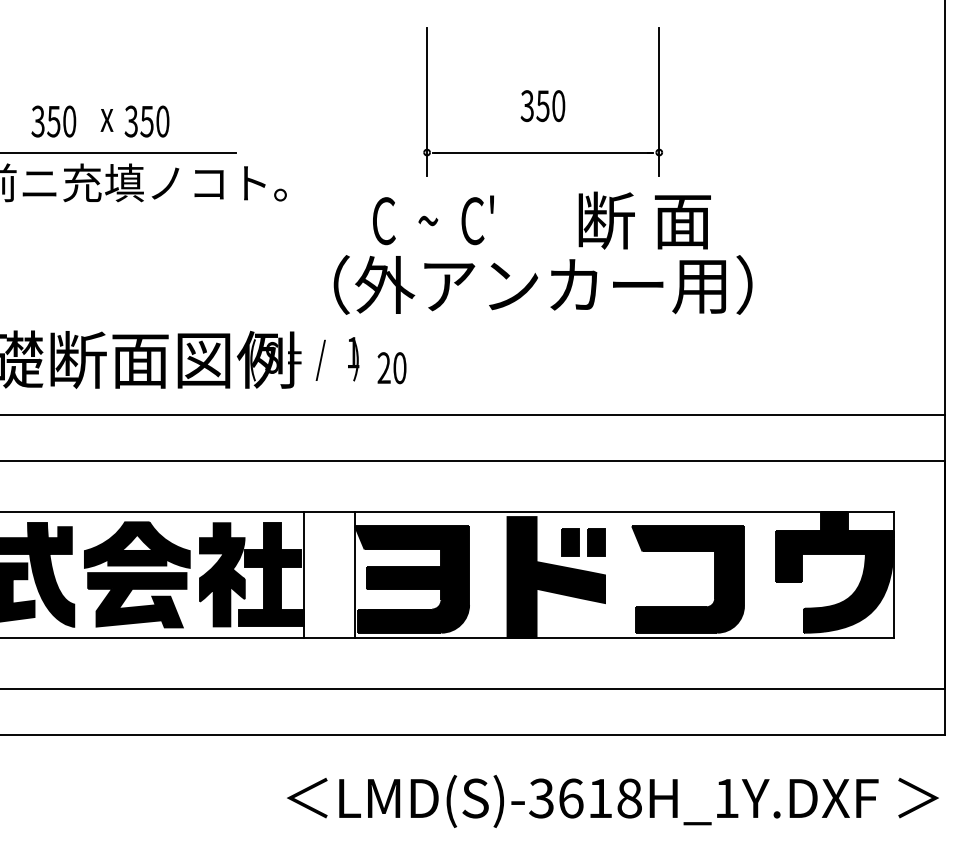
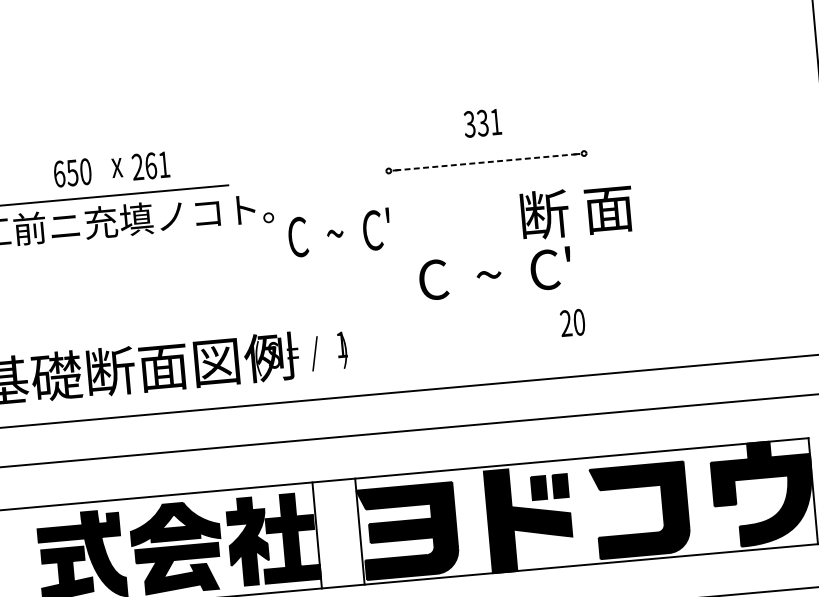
line: (427, 101) -> (385, 128), removed
line: (659, 101) -> (580, 110), removed
text: (550, 106) -> (489, 122), 350 -> 331
text: (37, 121) -> (58, 174), 350 -> 650
text: (146, 121) -> (150, 165), 350 -> 261
line: (543, 152) -> (486, 162), solid -> dashed
text: (433, 220) -> (339, 232), moved
text: (542, 284) -> (495, 273), （外アンカー用） -> C  ~  C'
text: (391, 368) -> (572, 323), moved

